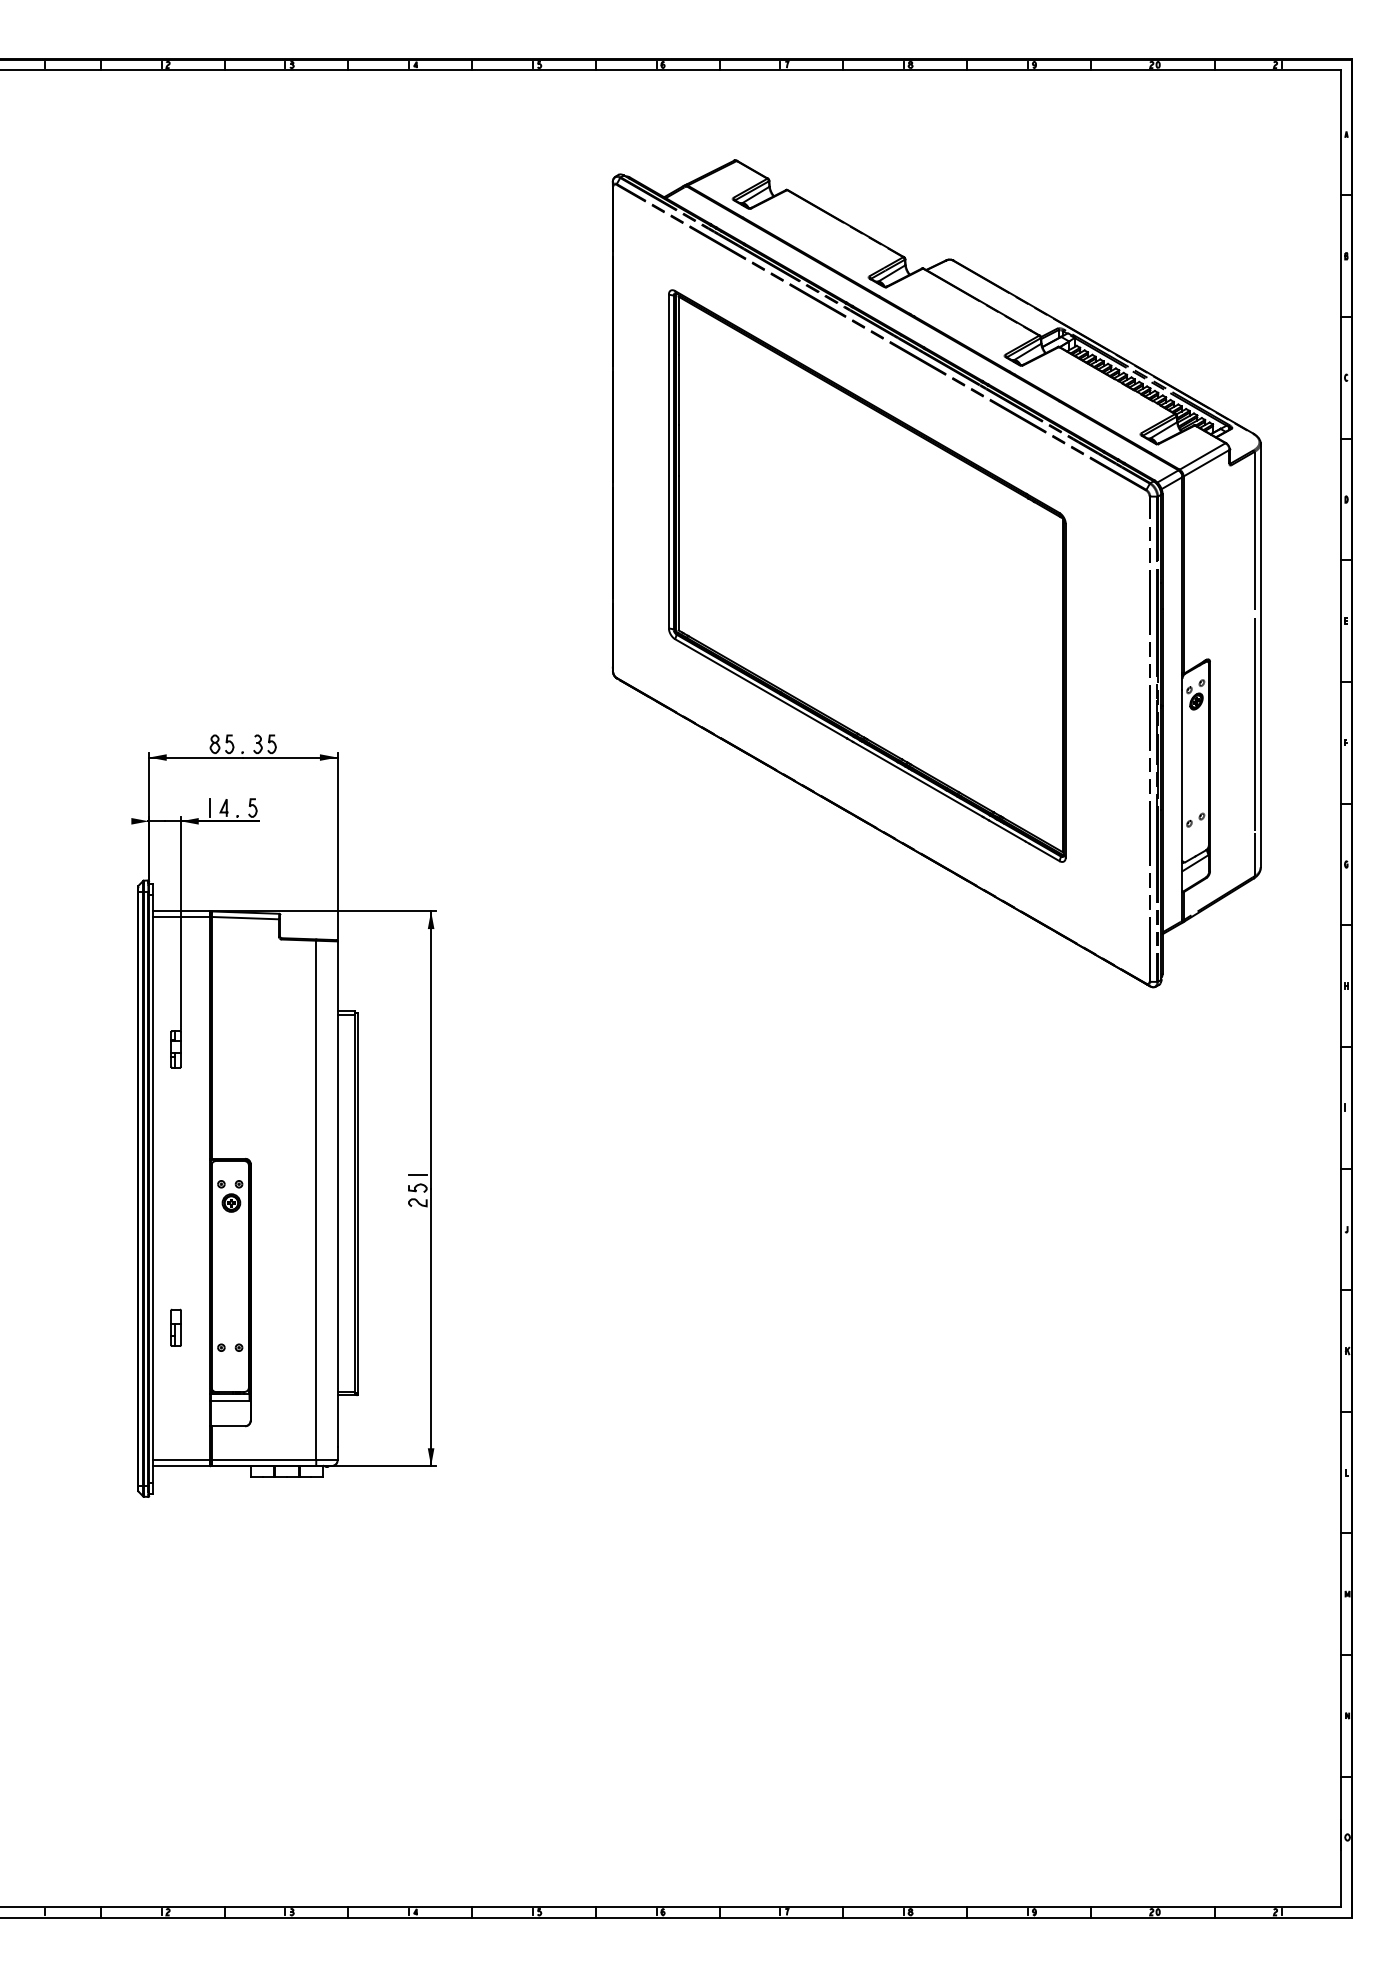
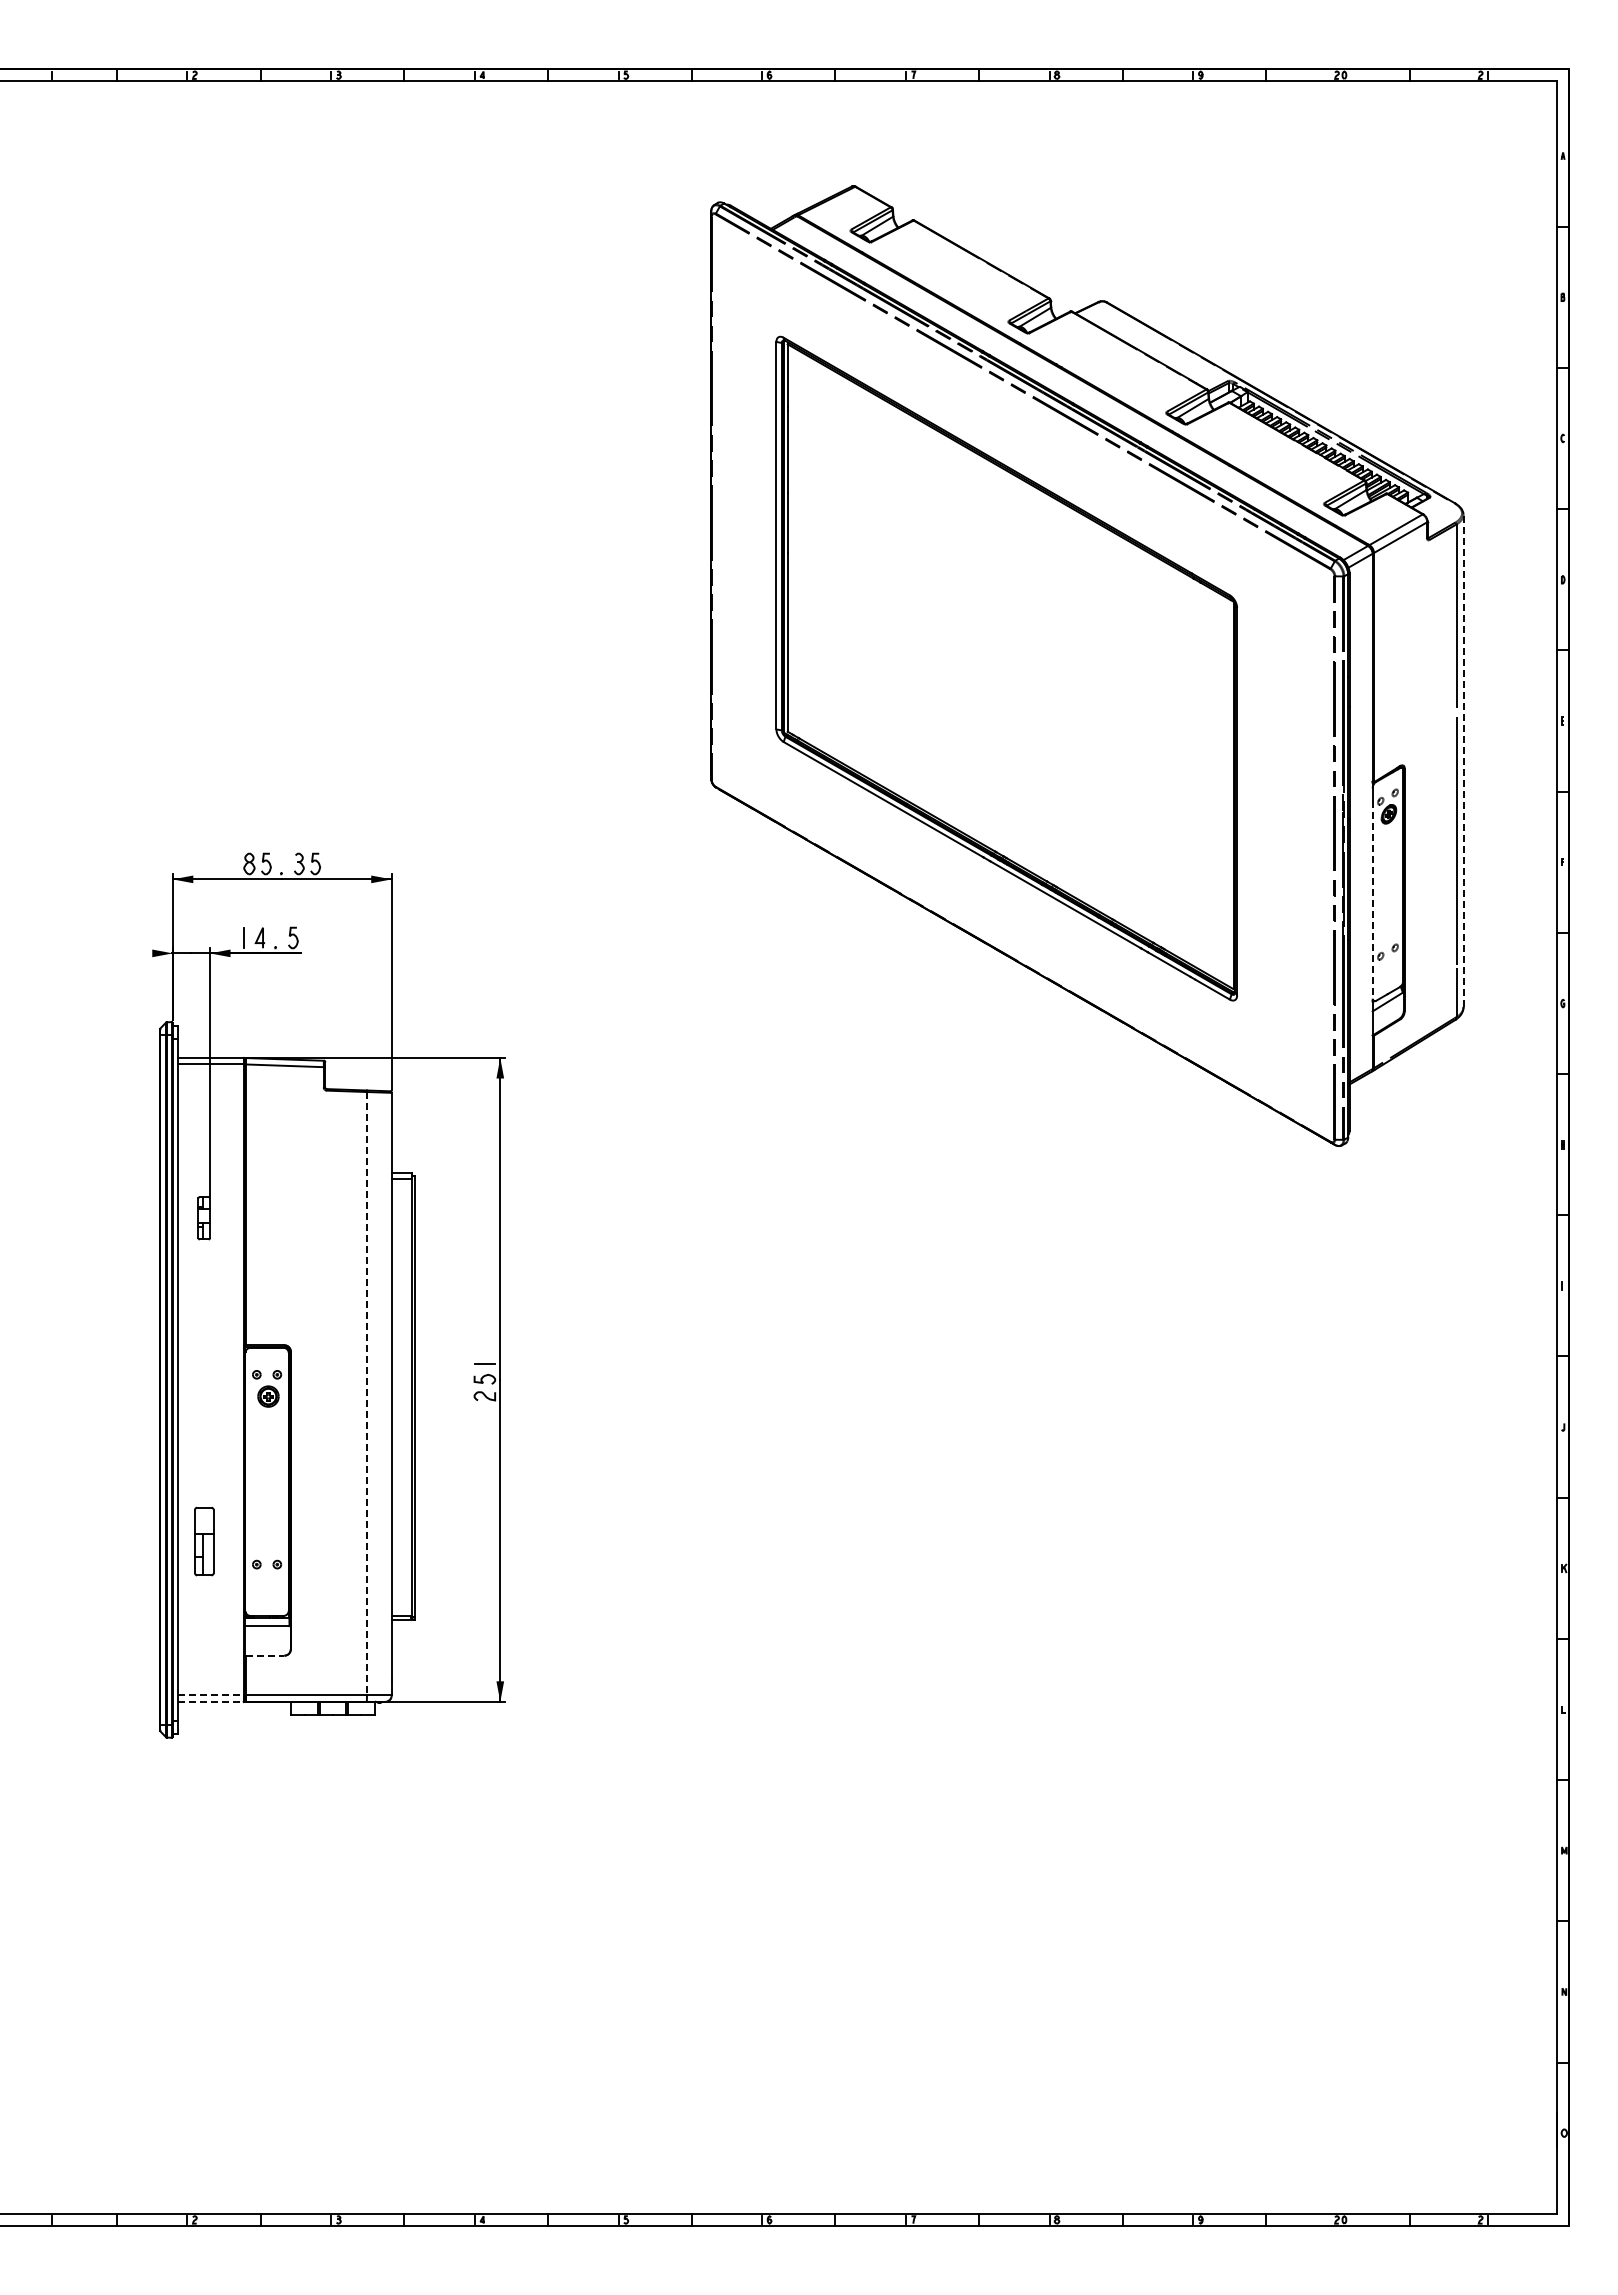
line: (1260, 655) -> (1463, 760), solid -> dashed
line: (1182, 775) -> (1372, 900), solid -> dashed
line: (315, 1200) -> (366, 1393), solid -> dashed
part: (175, 1327) -> (203, 1541), size x1.6
line: (228, 1426) -> (265, 1655), solid -> dashed
line: (181, 1460) -> (210, 1695), solid -> dashed
line: (181, 1465) -> (210, 1701), solid -> dashed

